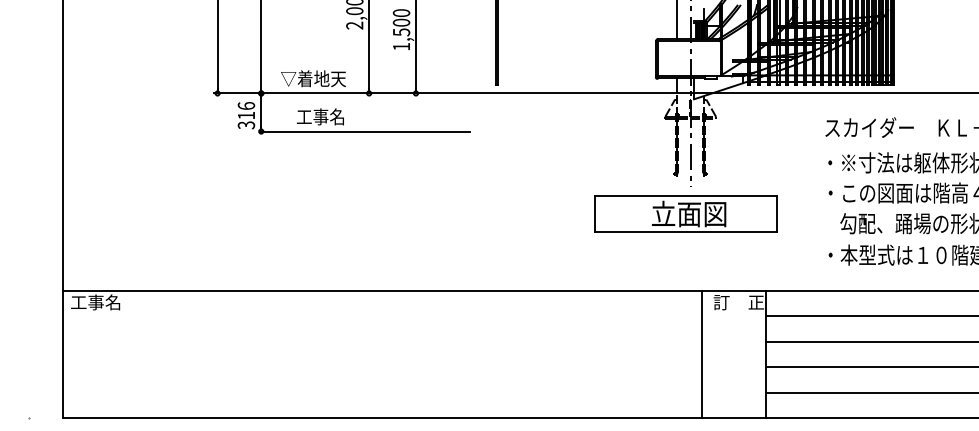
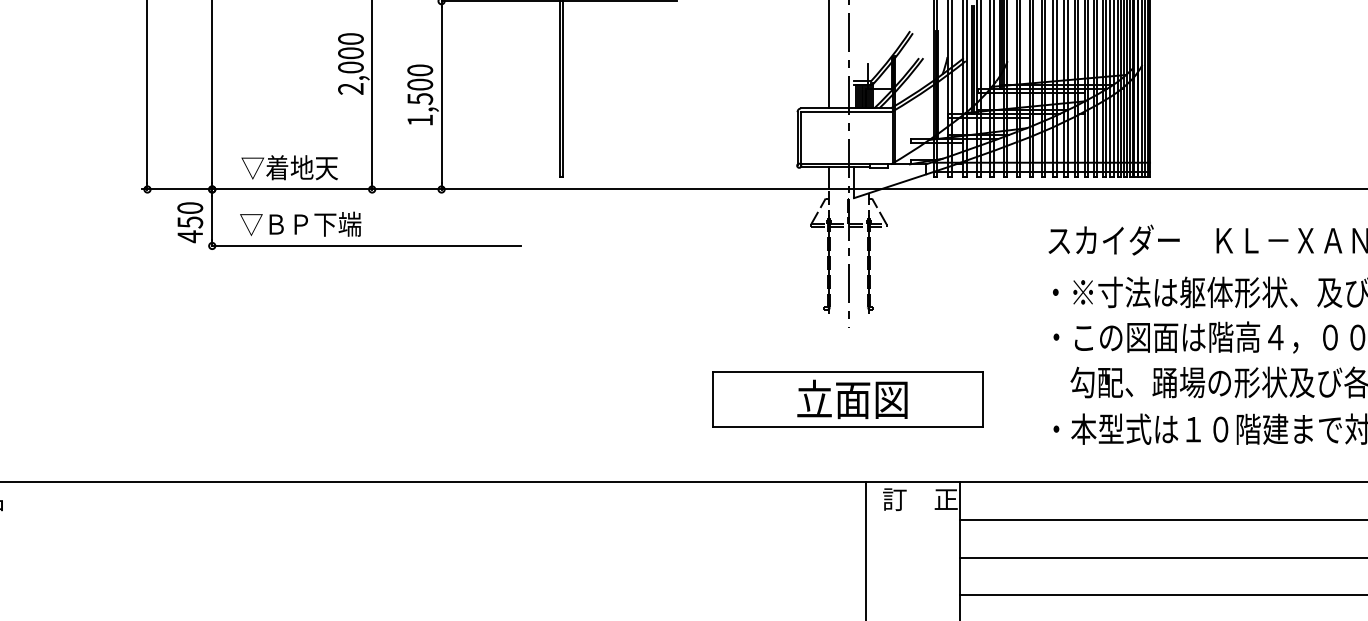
text: (246, 115) -> (190, 222), 316 -> 450
text: (320, 116) -> (300, 223), 工事名 -> ▽ＢＰ下端
part: (685, 213) -> (847, 398), moved

